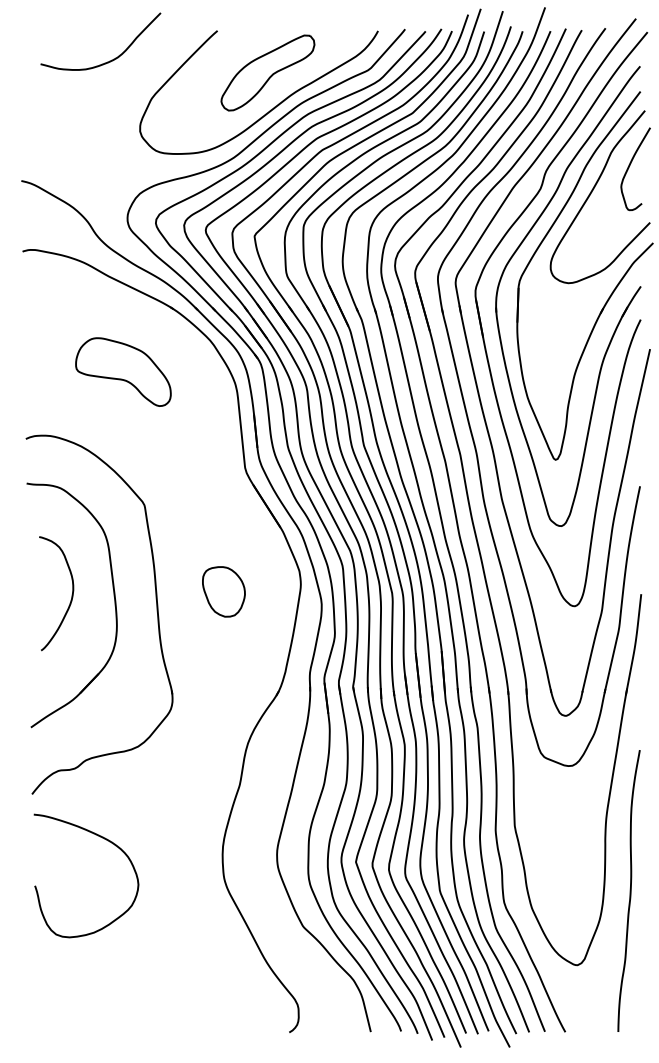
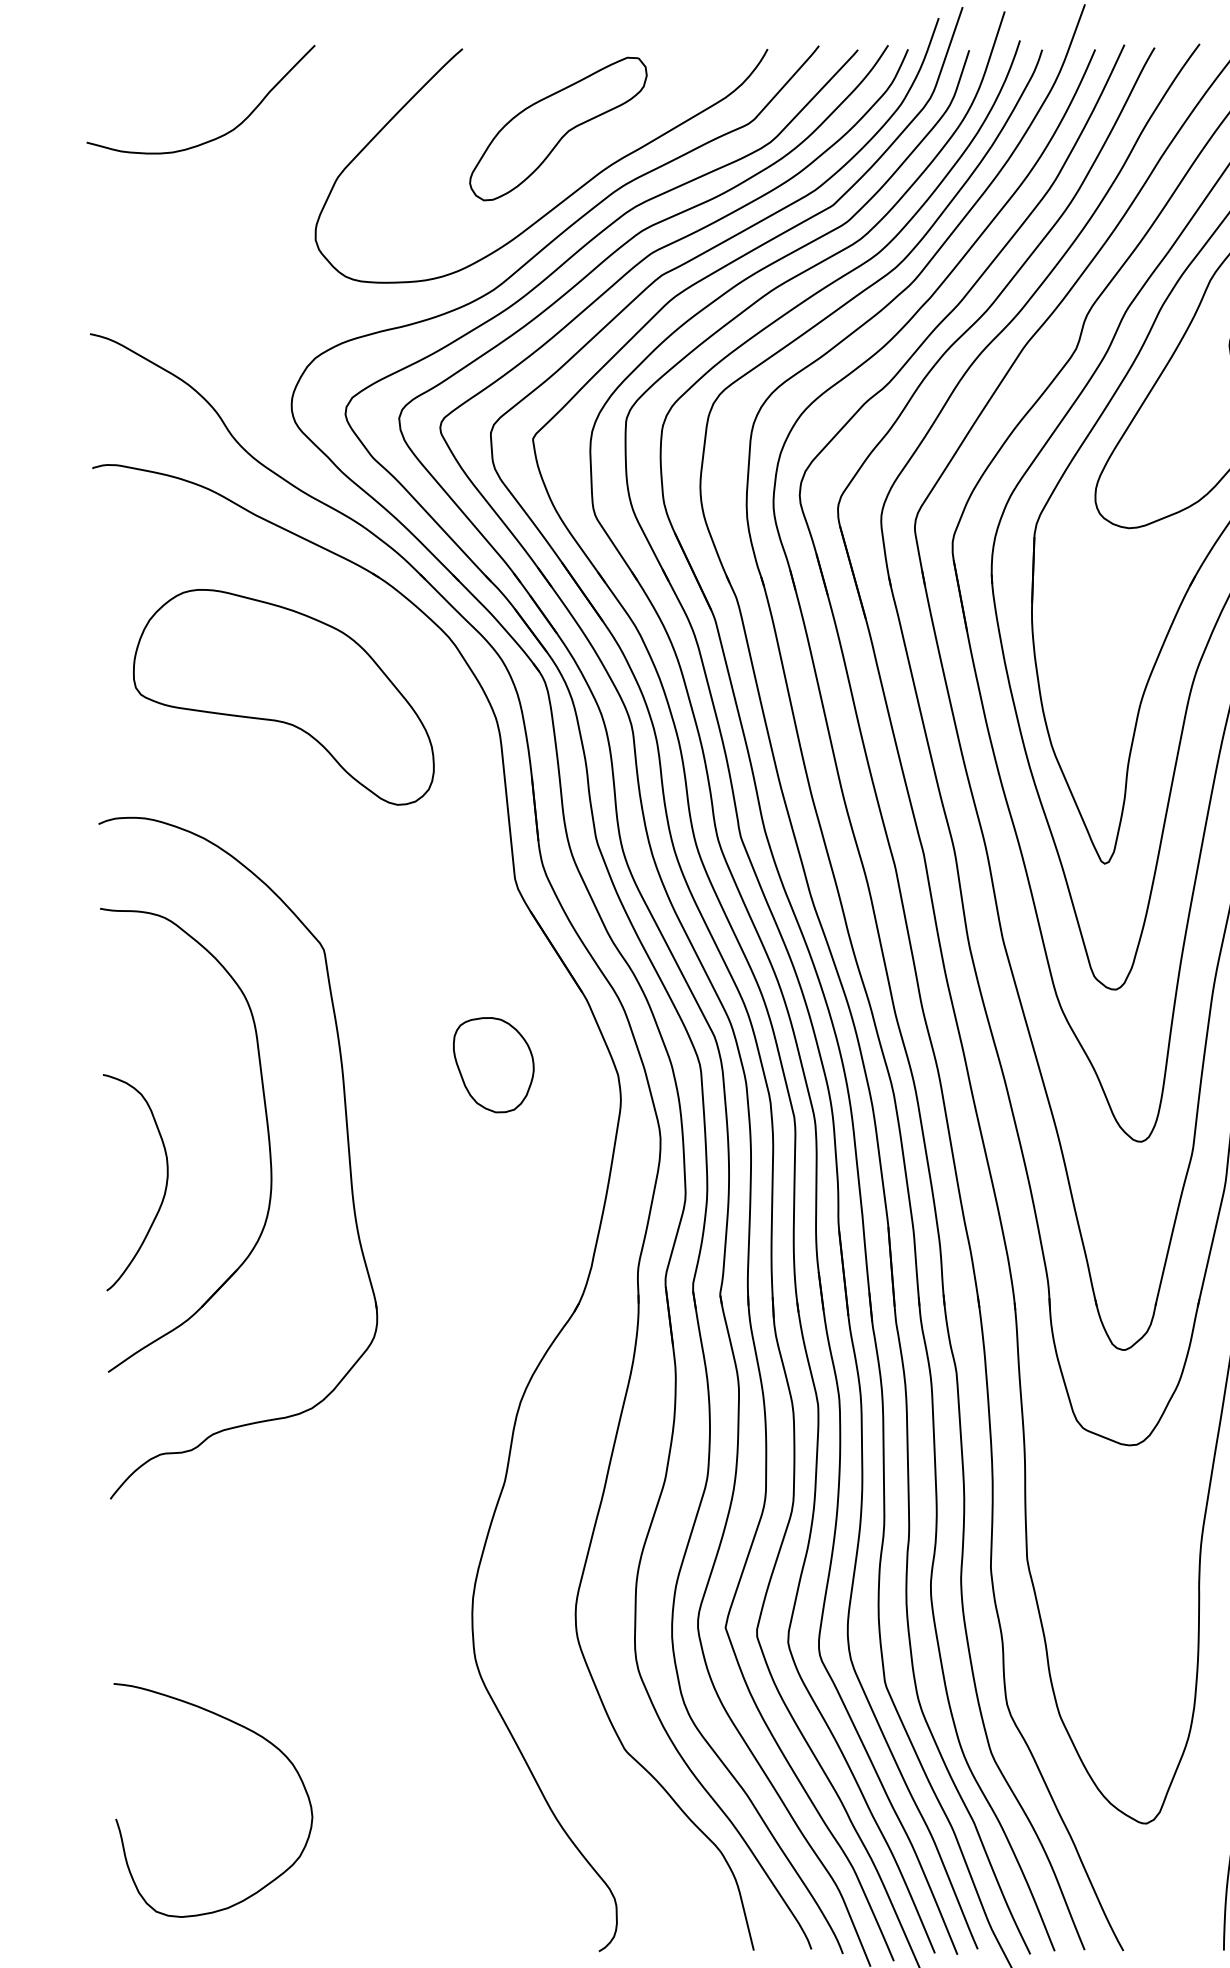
curve: (109, 60) -> (217, 135), moved
part: (123, 371) -> (284, 695), size x1.67
part: (223, 591) -> (492, 1064), moved
curve: (71, 594) -> (164, 1184), moved
curve: (109, 842) -> (257, 1736), moved

